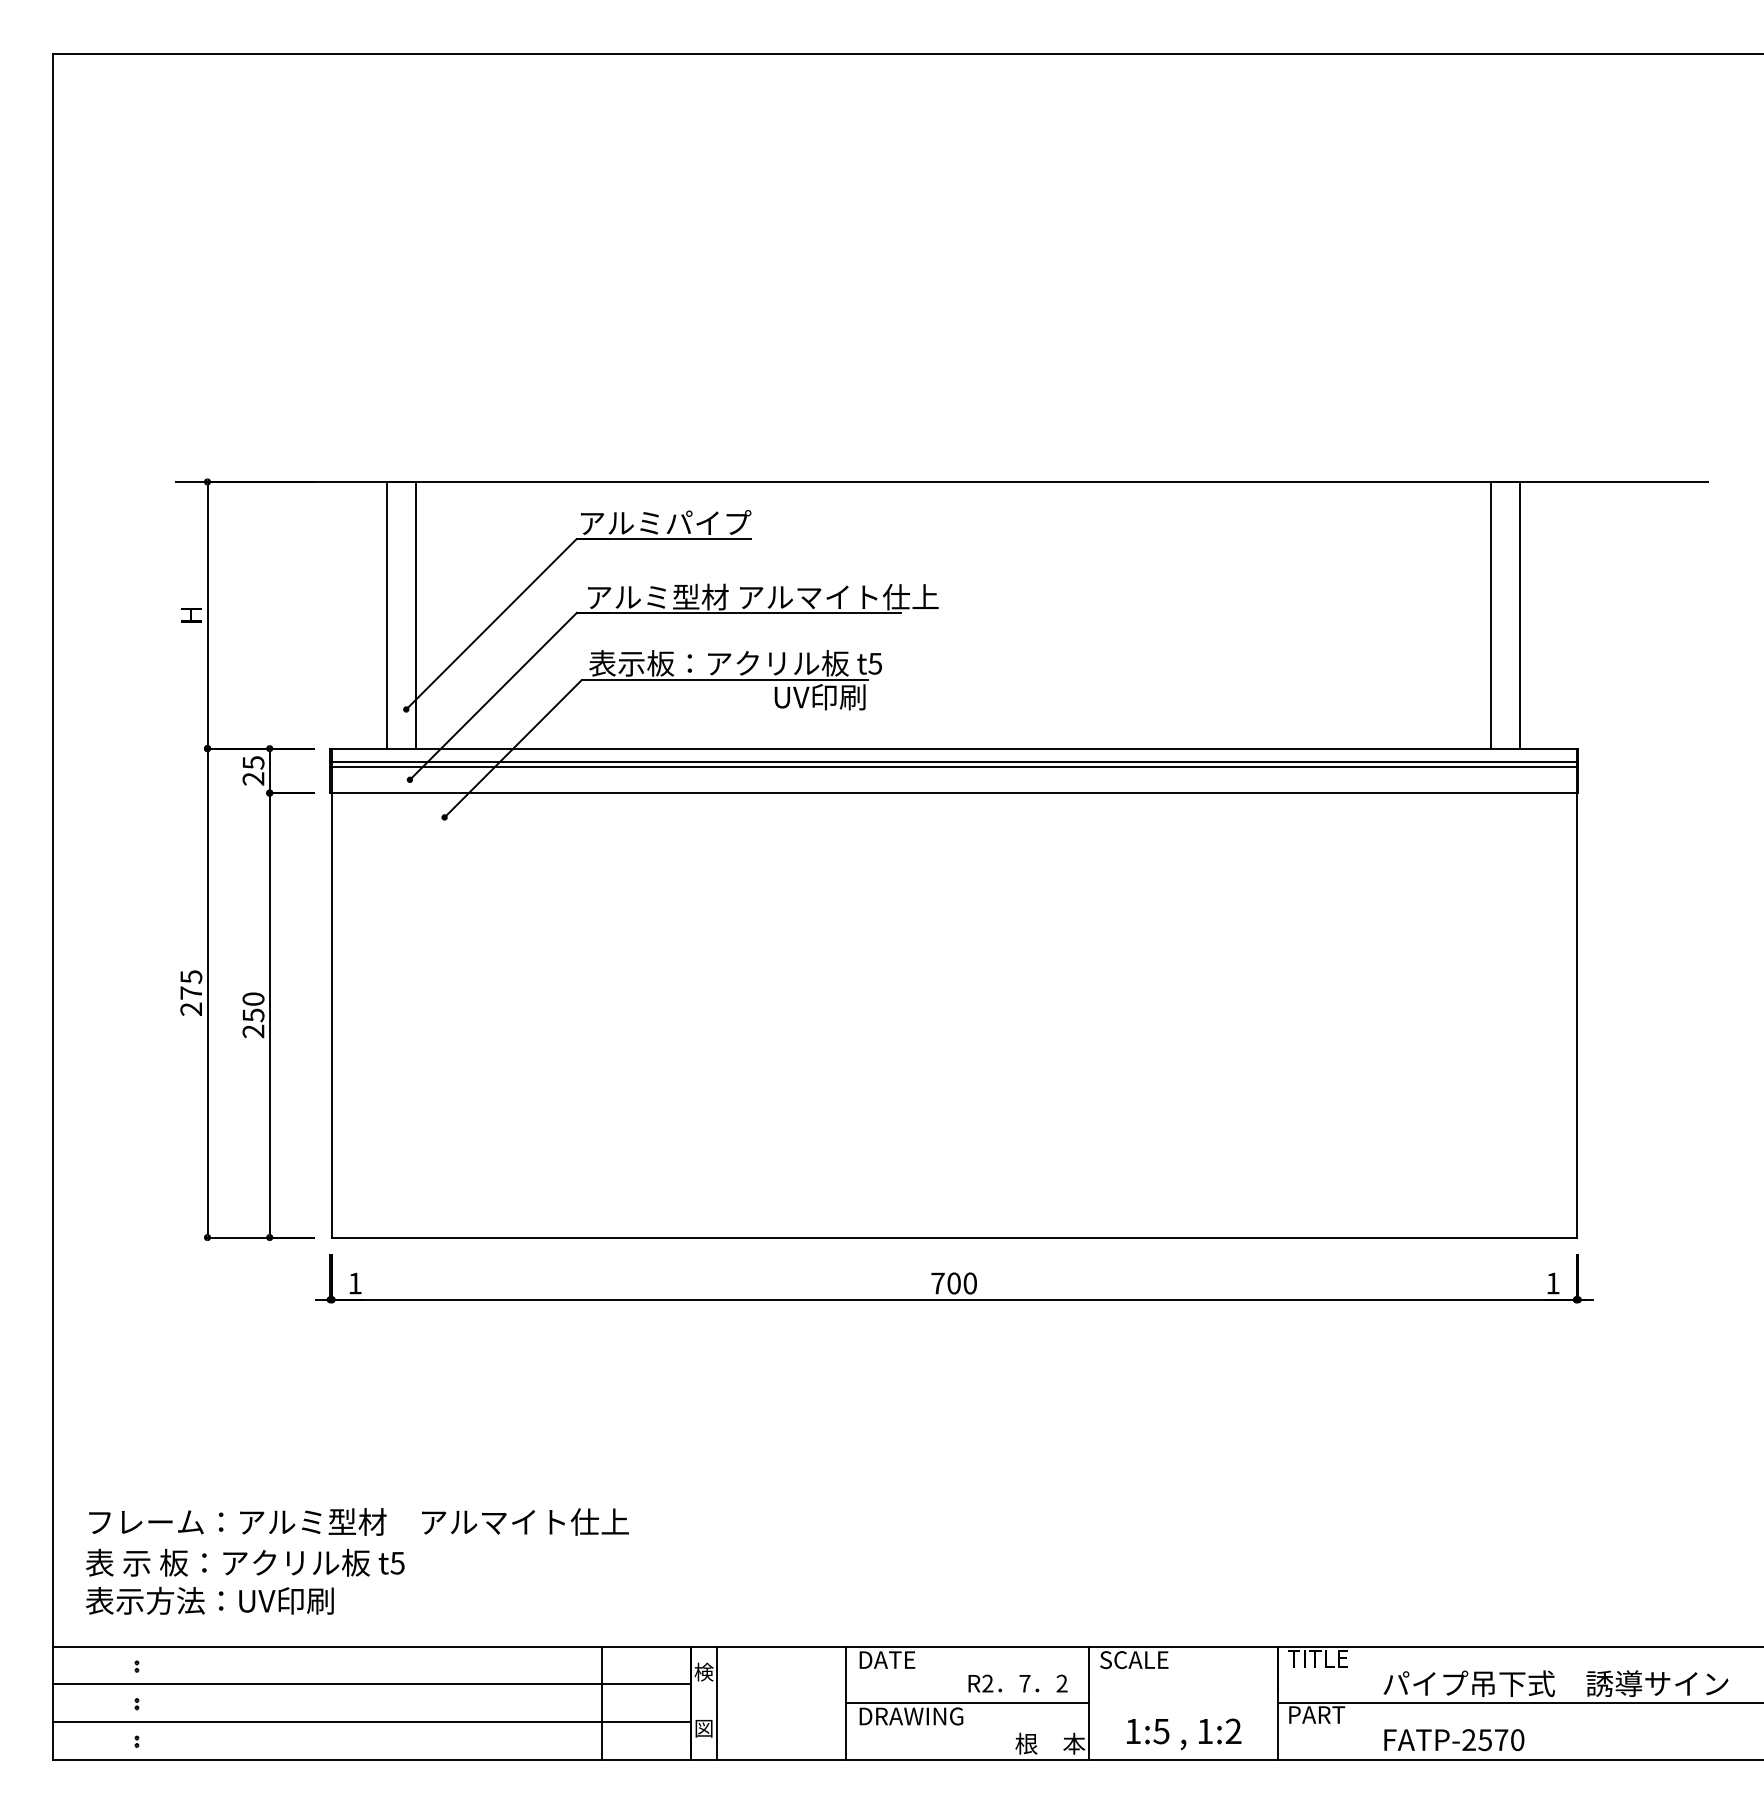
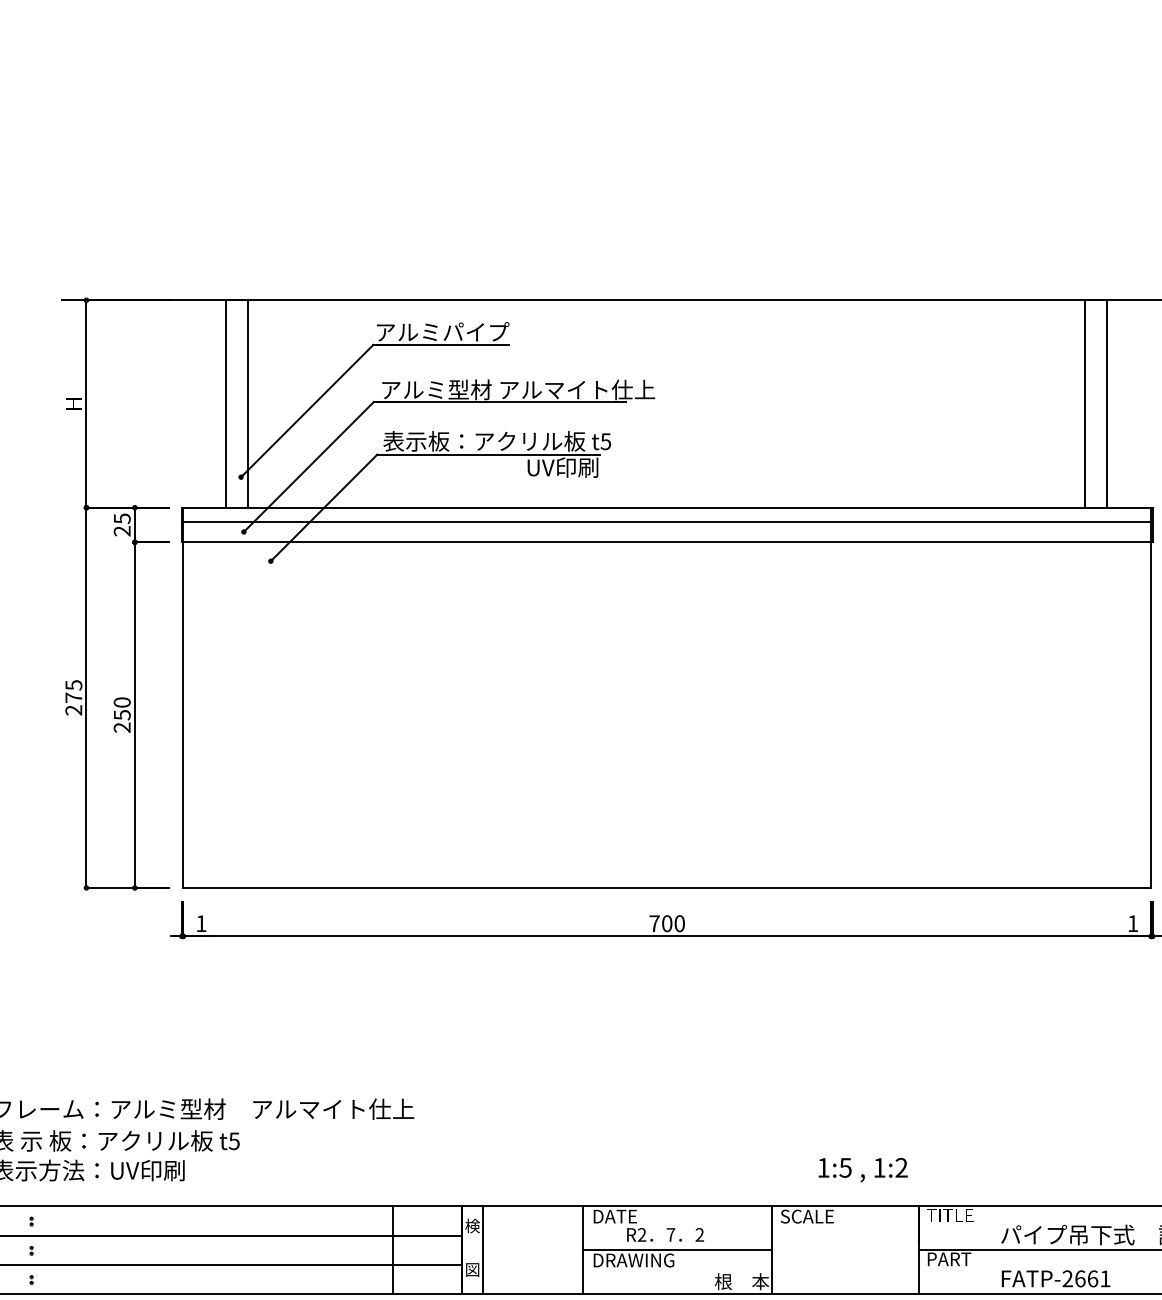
line: (954, 761) -> (667, 517), removed
text: (1017, 1683) -> (665, 1234), moved
text: (1184, 1734) -> (863, 1170), moved
text: (1501, 1740) -> (1092, 1279), FATP-2570 -> FATP-2661

